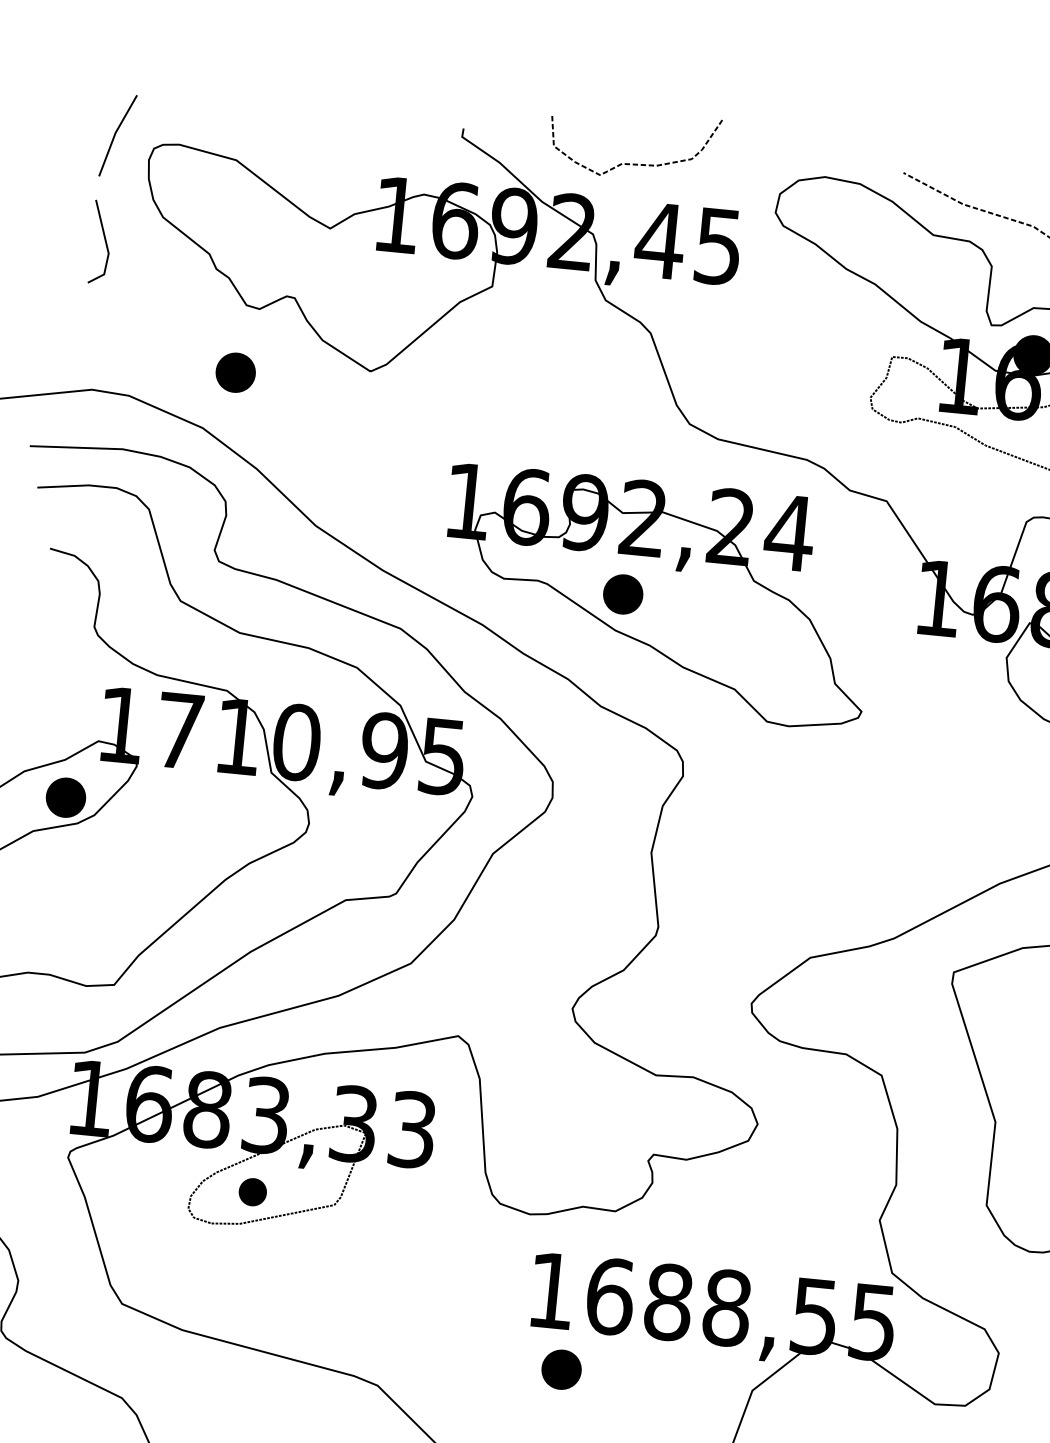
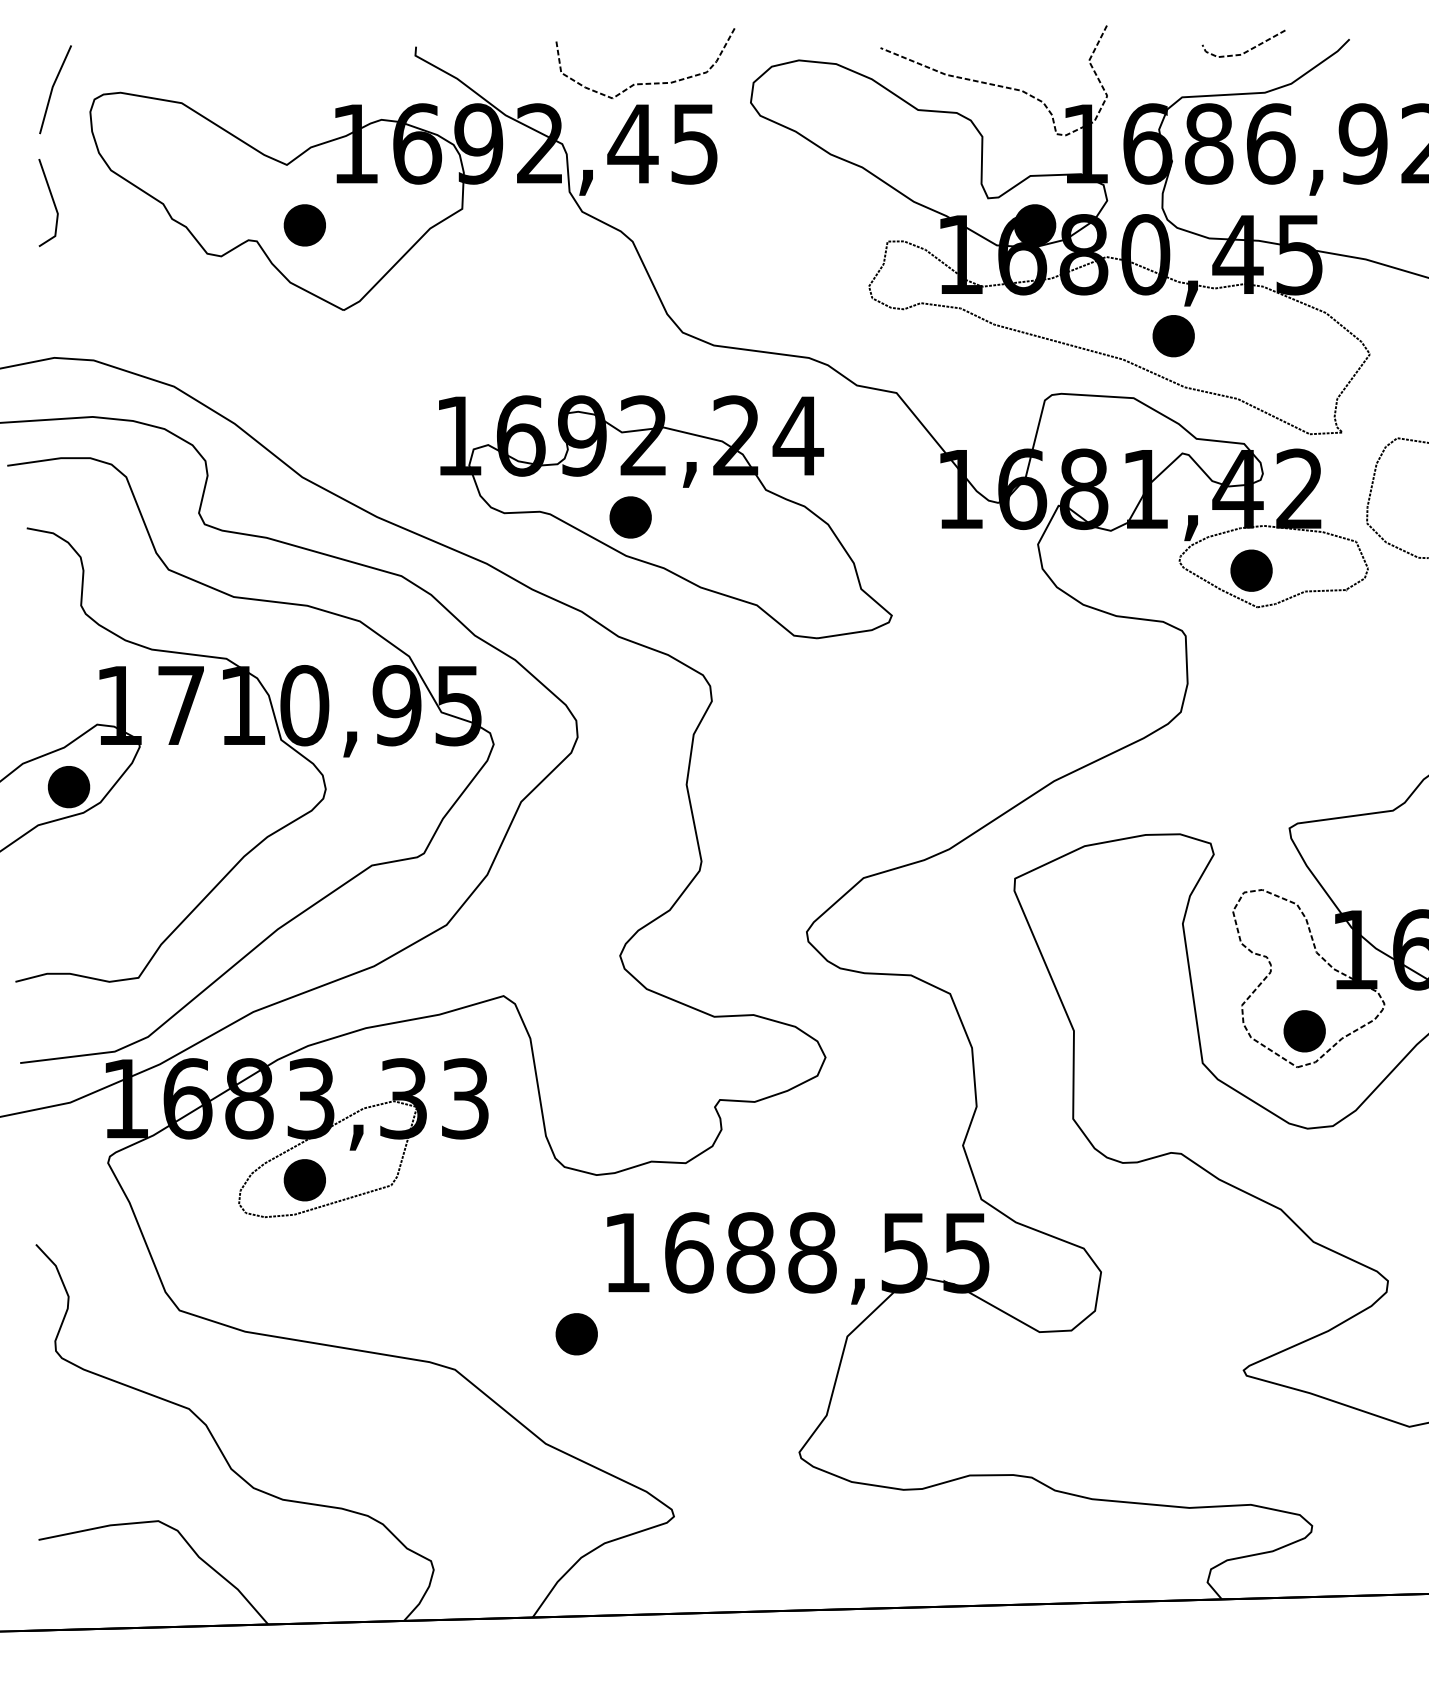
curve: (635, 163) -> (648, 82), moved
part: (235, 372) -> (304, 225), moved
part: (252, 1192) -> (304, 1180), size x1.43
part: (561, 1369) -> (576, 1334), moved

